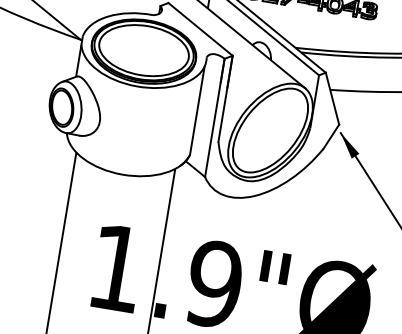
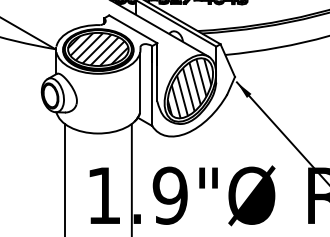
hatch: (142, 50) -> (97, 49), added
hatch: (269, 130) -> (189, 88), added

